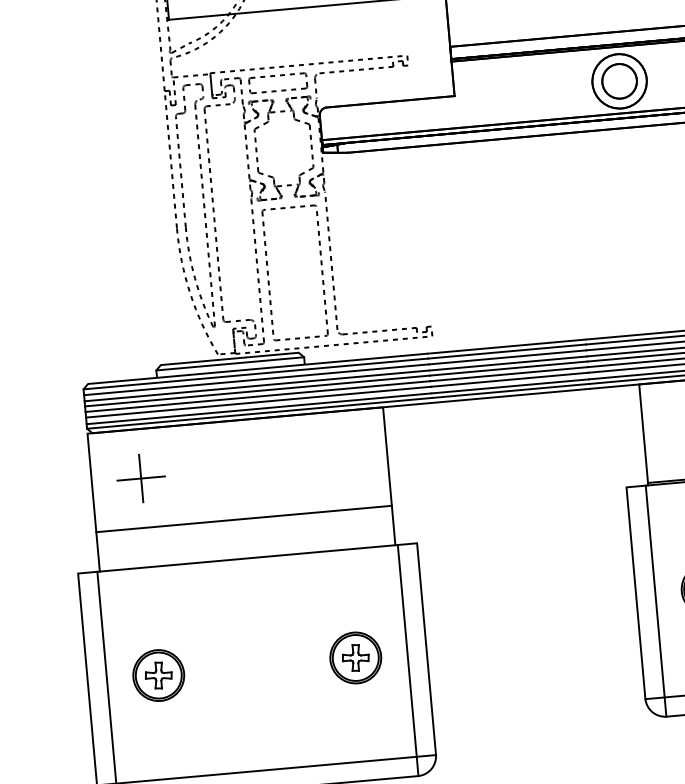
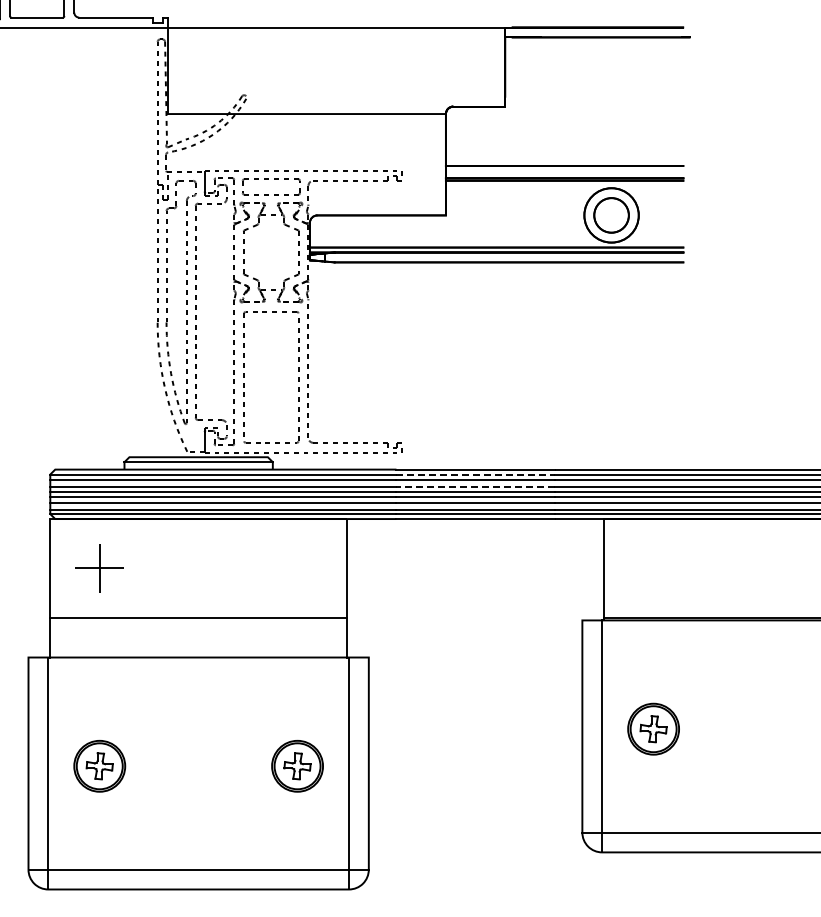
line: (508, 351) -> (476, 474), solid -> dashed
line: (508, 363) -> (475, 486), solid -> dashed

